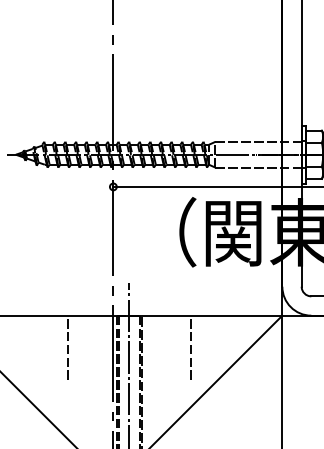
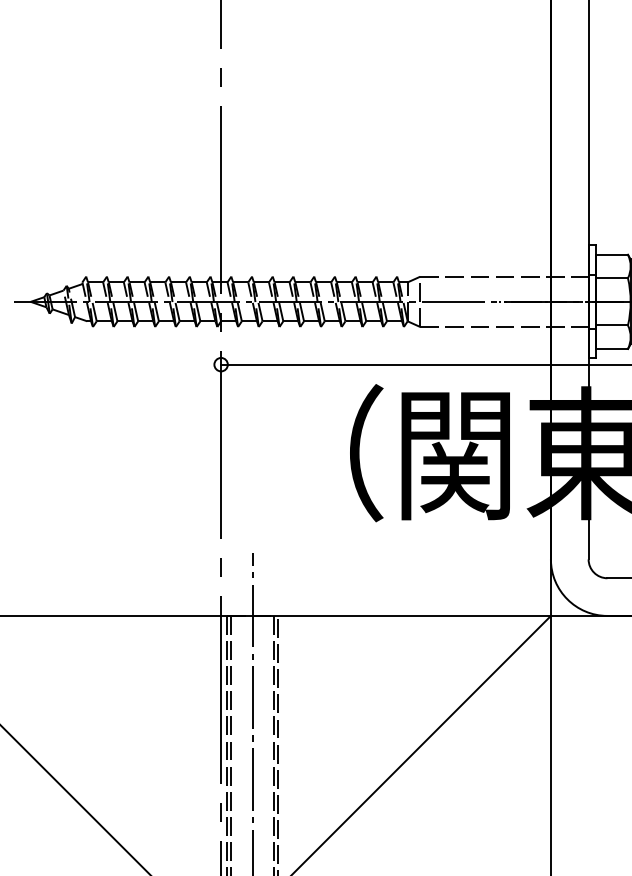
line: (68, 347) -> (133, 678), removed
line: (190, 347) -> (371, 678), removed

